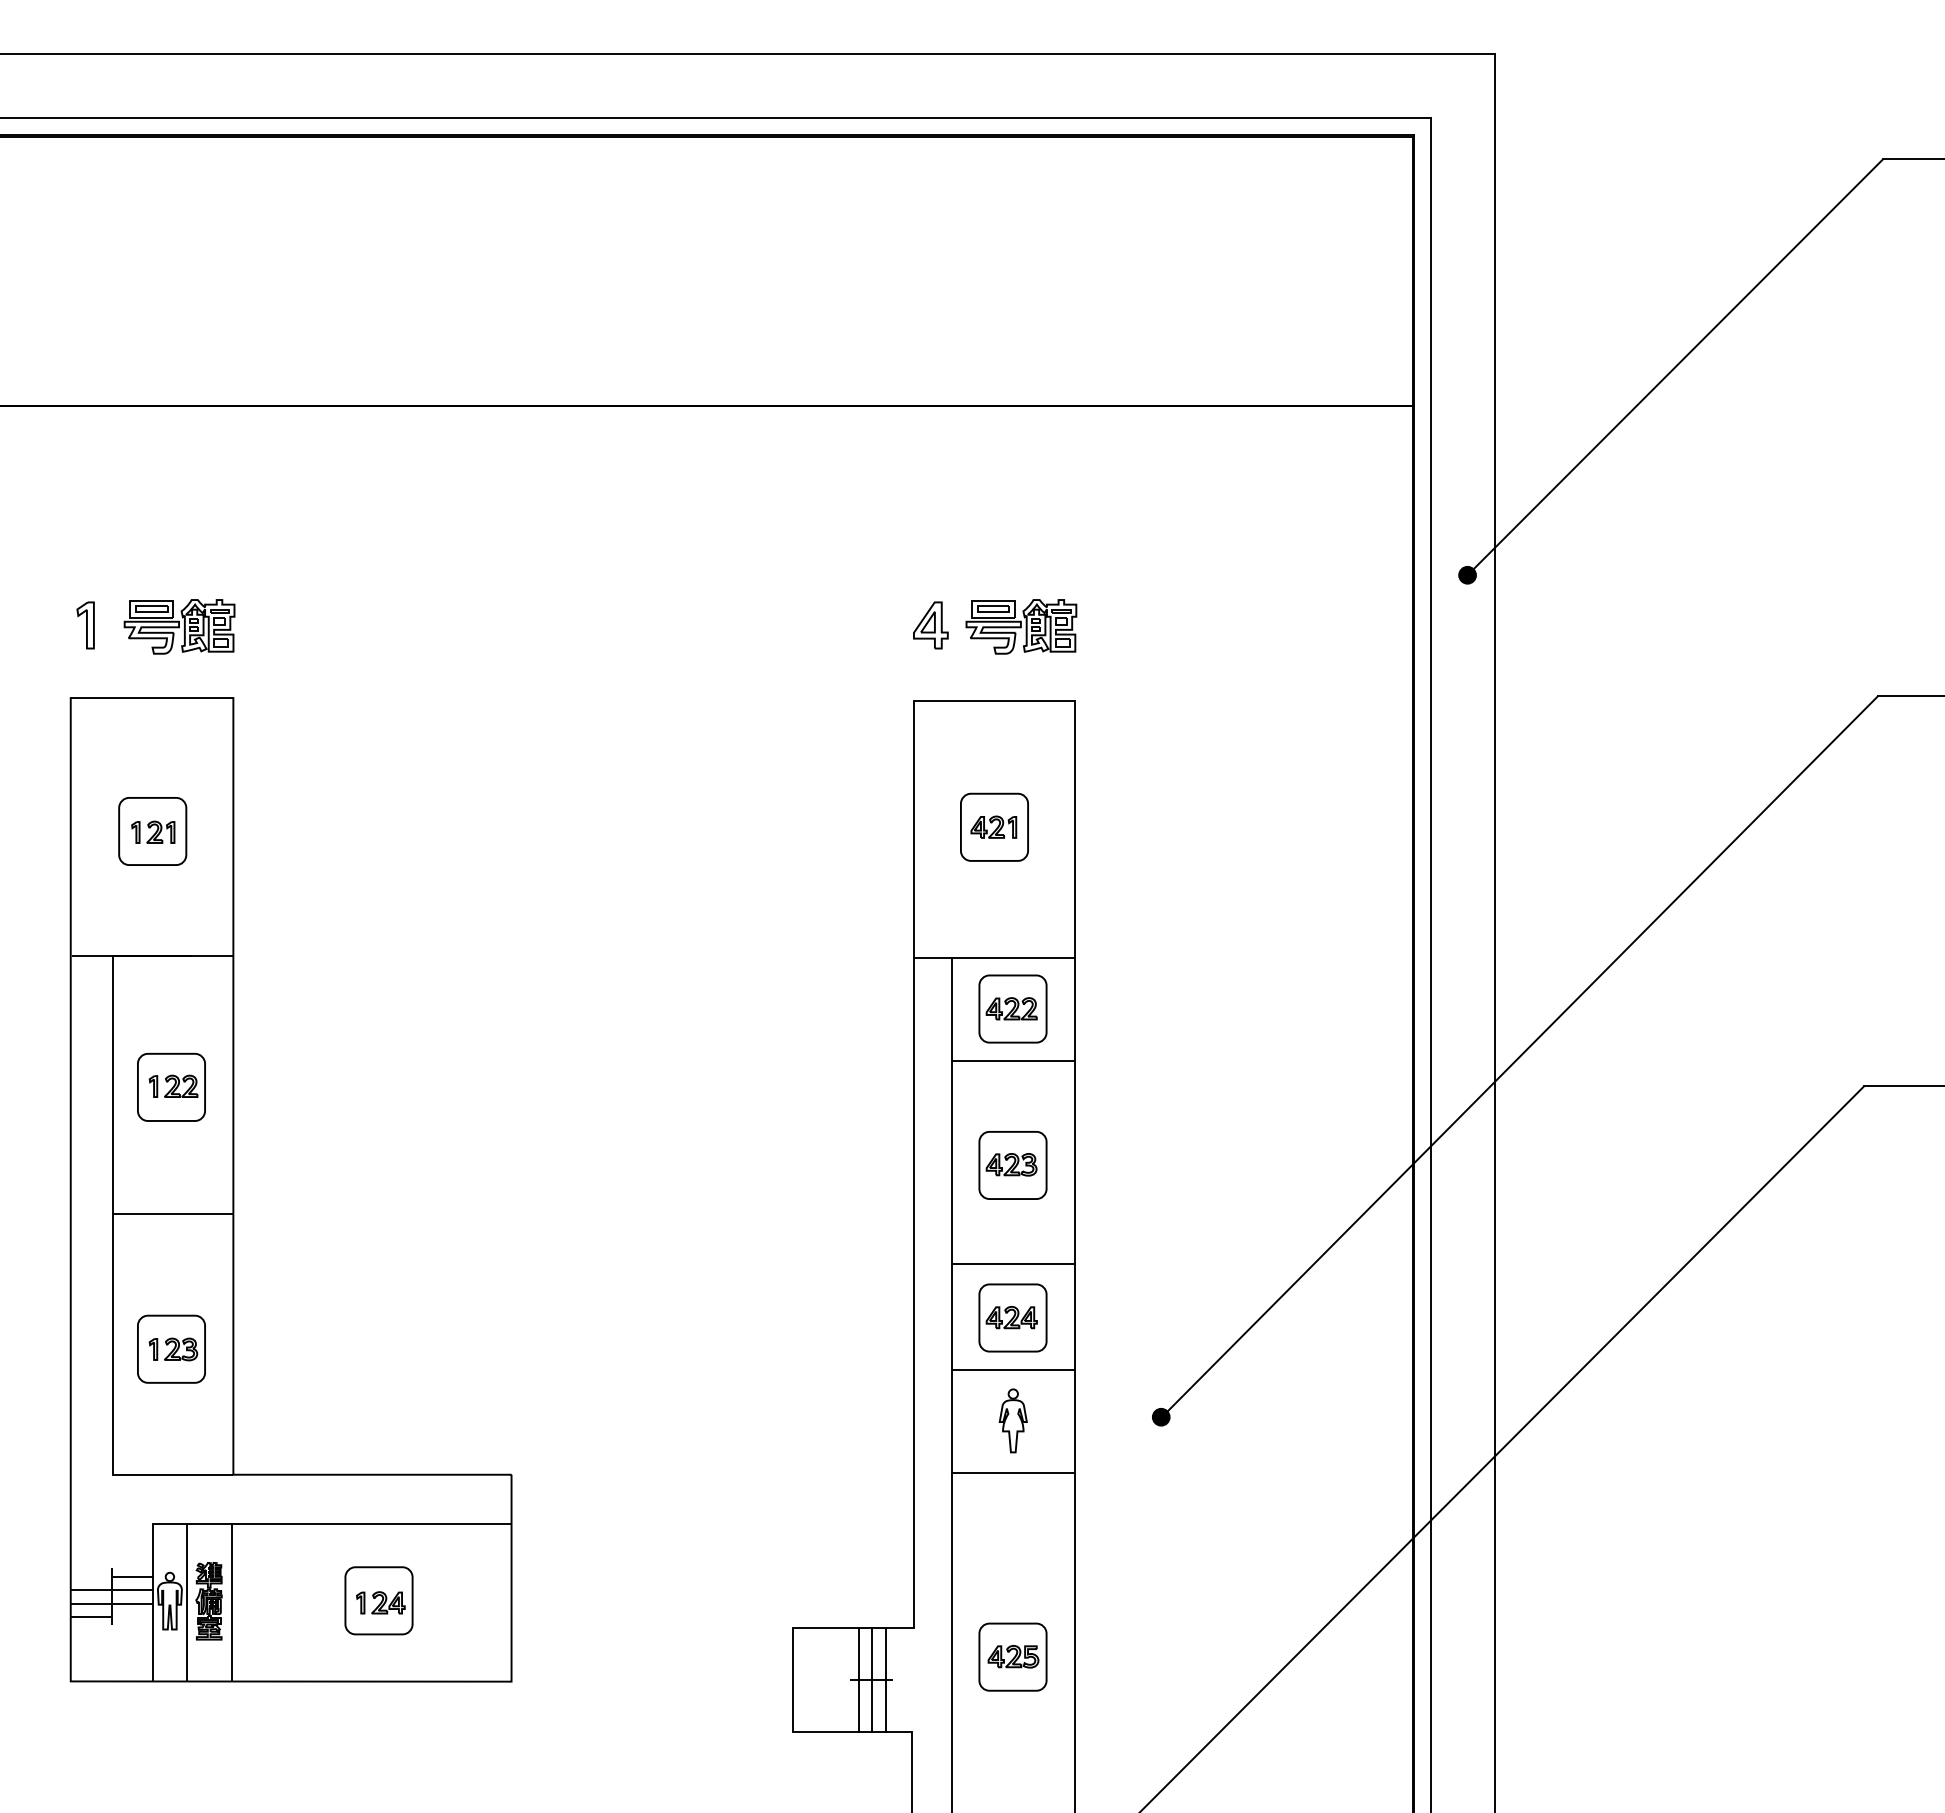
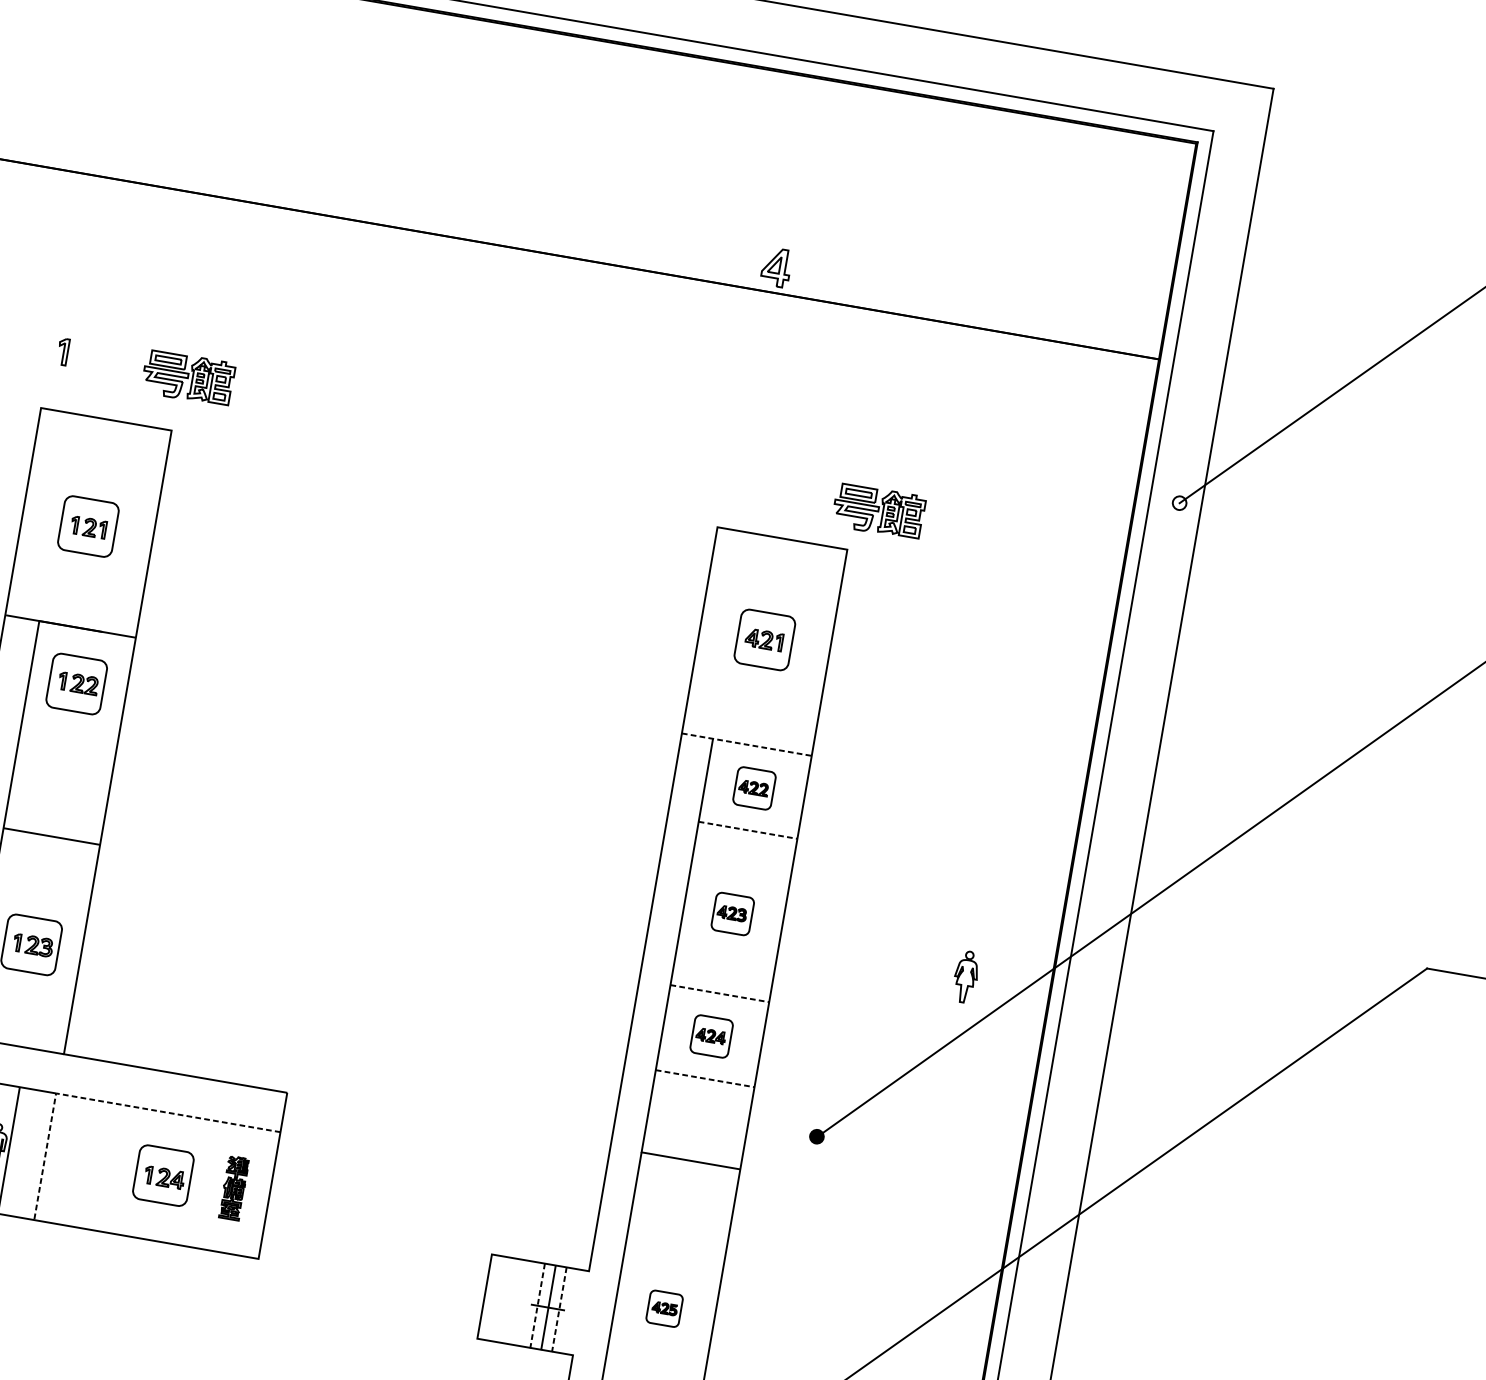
fill: (1467, 574) -> (1179, 502), removed
part: (85, 625) -> (62, 351), size x0.7
part: (930, 625) -> (776, 267), moved
part: (179, 626) -> (188, 377), moved
part: (1021, 626) -> (878, 510), moved
line: (994, 957) -> (746, 744), solid -> dashed
part: (1012, 1008) -> (754, 787), size x0.7
line: (1014, 1061) -> (748, 830), solid -> dashed
part: (171, 1086) -> (76, 683), moved
part: (1012, 1165) -> (732, 913), size x0.7
line: (1014, 1264) -> (720, 993), solid -> dashed
part: (1012, 1317) -> (711, 1036), size x0.7
line: (1014, 1370) -> (705, 1078), solid -> dashed
part: (1012, 1420) -> (965, 976), moved
line: (291, 1523) -> (103, 1101), solid -> dashed
part: (208, 1600) -> (233, 1187), moved
part: (1012, 1656) -> (664, 1308), size x0.6
line: (858, 1680) -> (537, 1306), solid -> dashed
line: (885, 1680) -> (559, 1309), solid -> dashed

